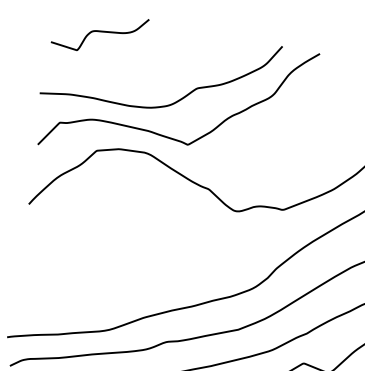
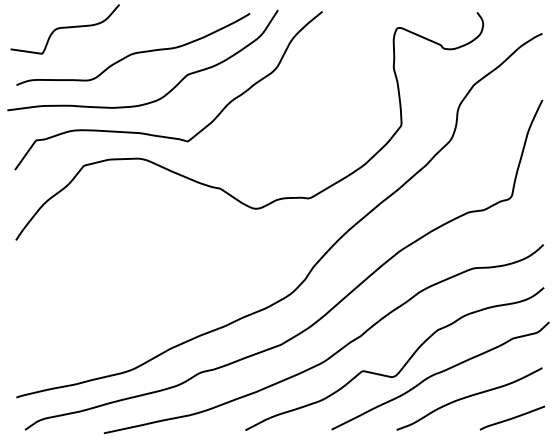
curve: (154, 61) -> (133, 52), added

